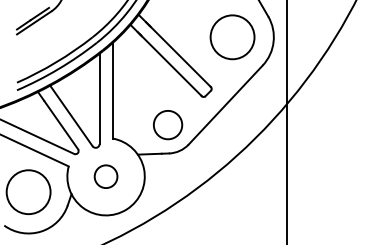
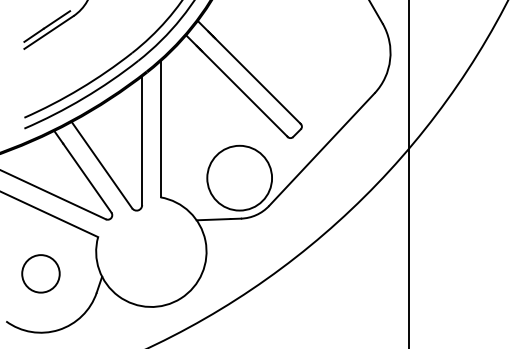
circle: (232, 37) -> (331, 53), removed
circle: (167, 124) -> (238, 177), size x1.6
circle: (105, 176) -> (150, 251), removed
circle: (28, 192) -> (40, 274), size x0.6

